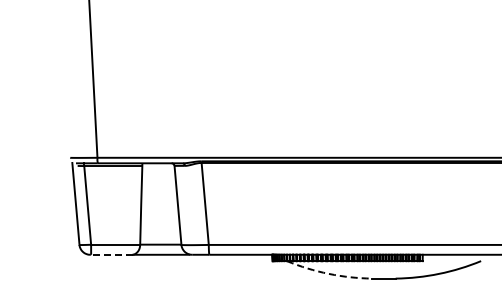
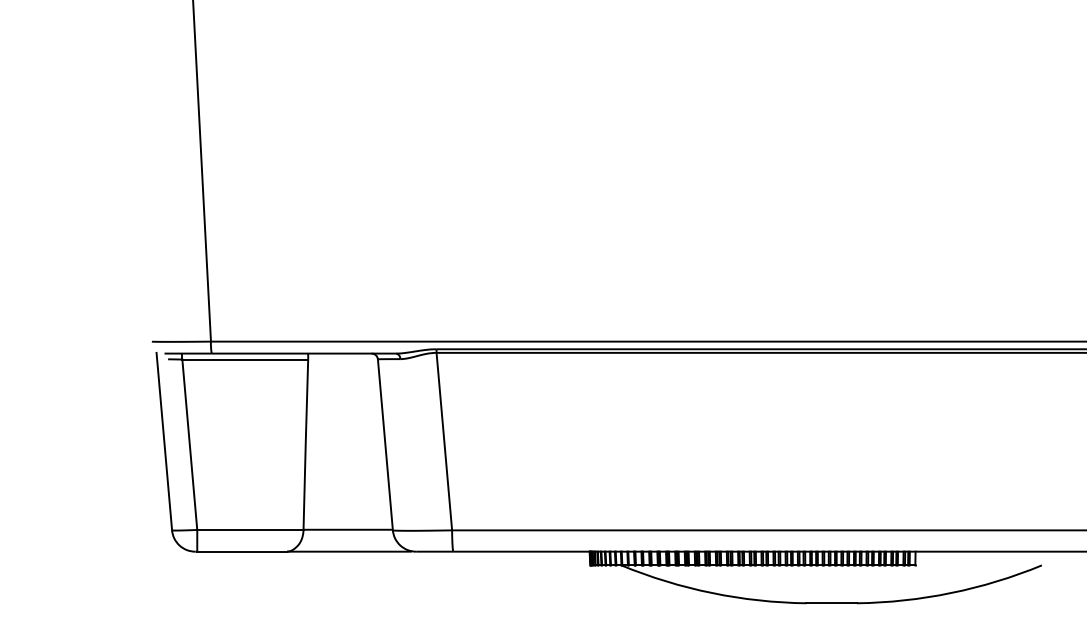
line: (111, 254) -> (241, 551), dashed -> solid
arc: (328, 273) -> (711, 592), dashed -> solid

